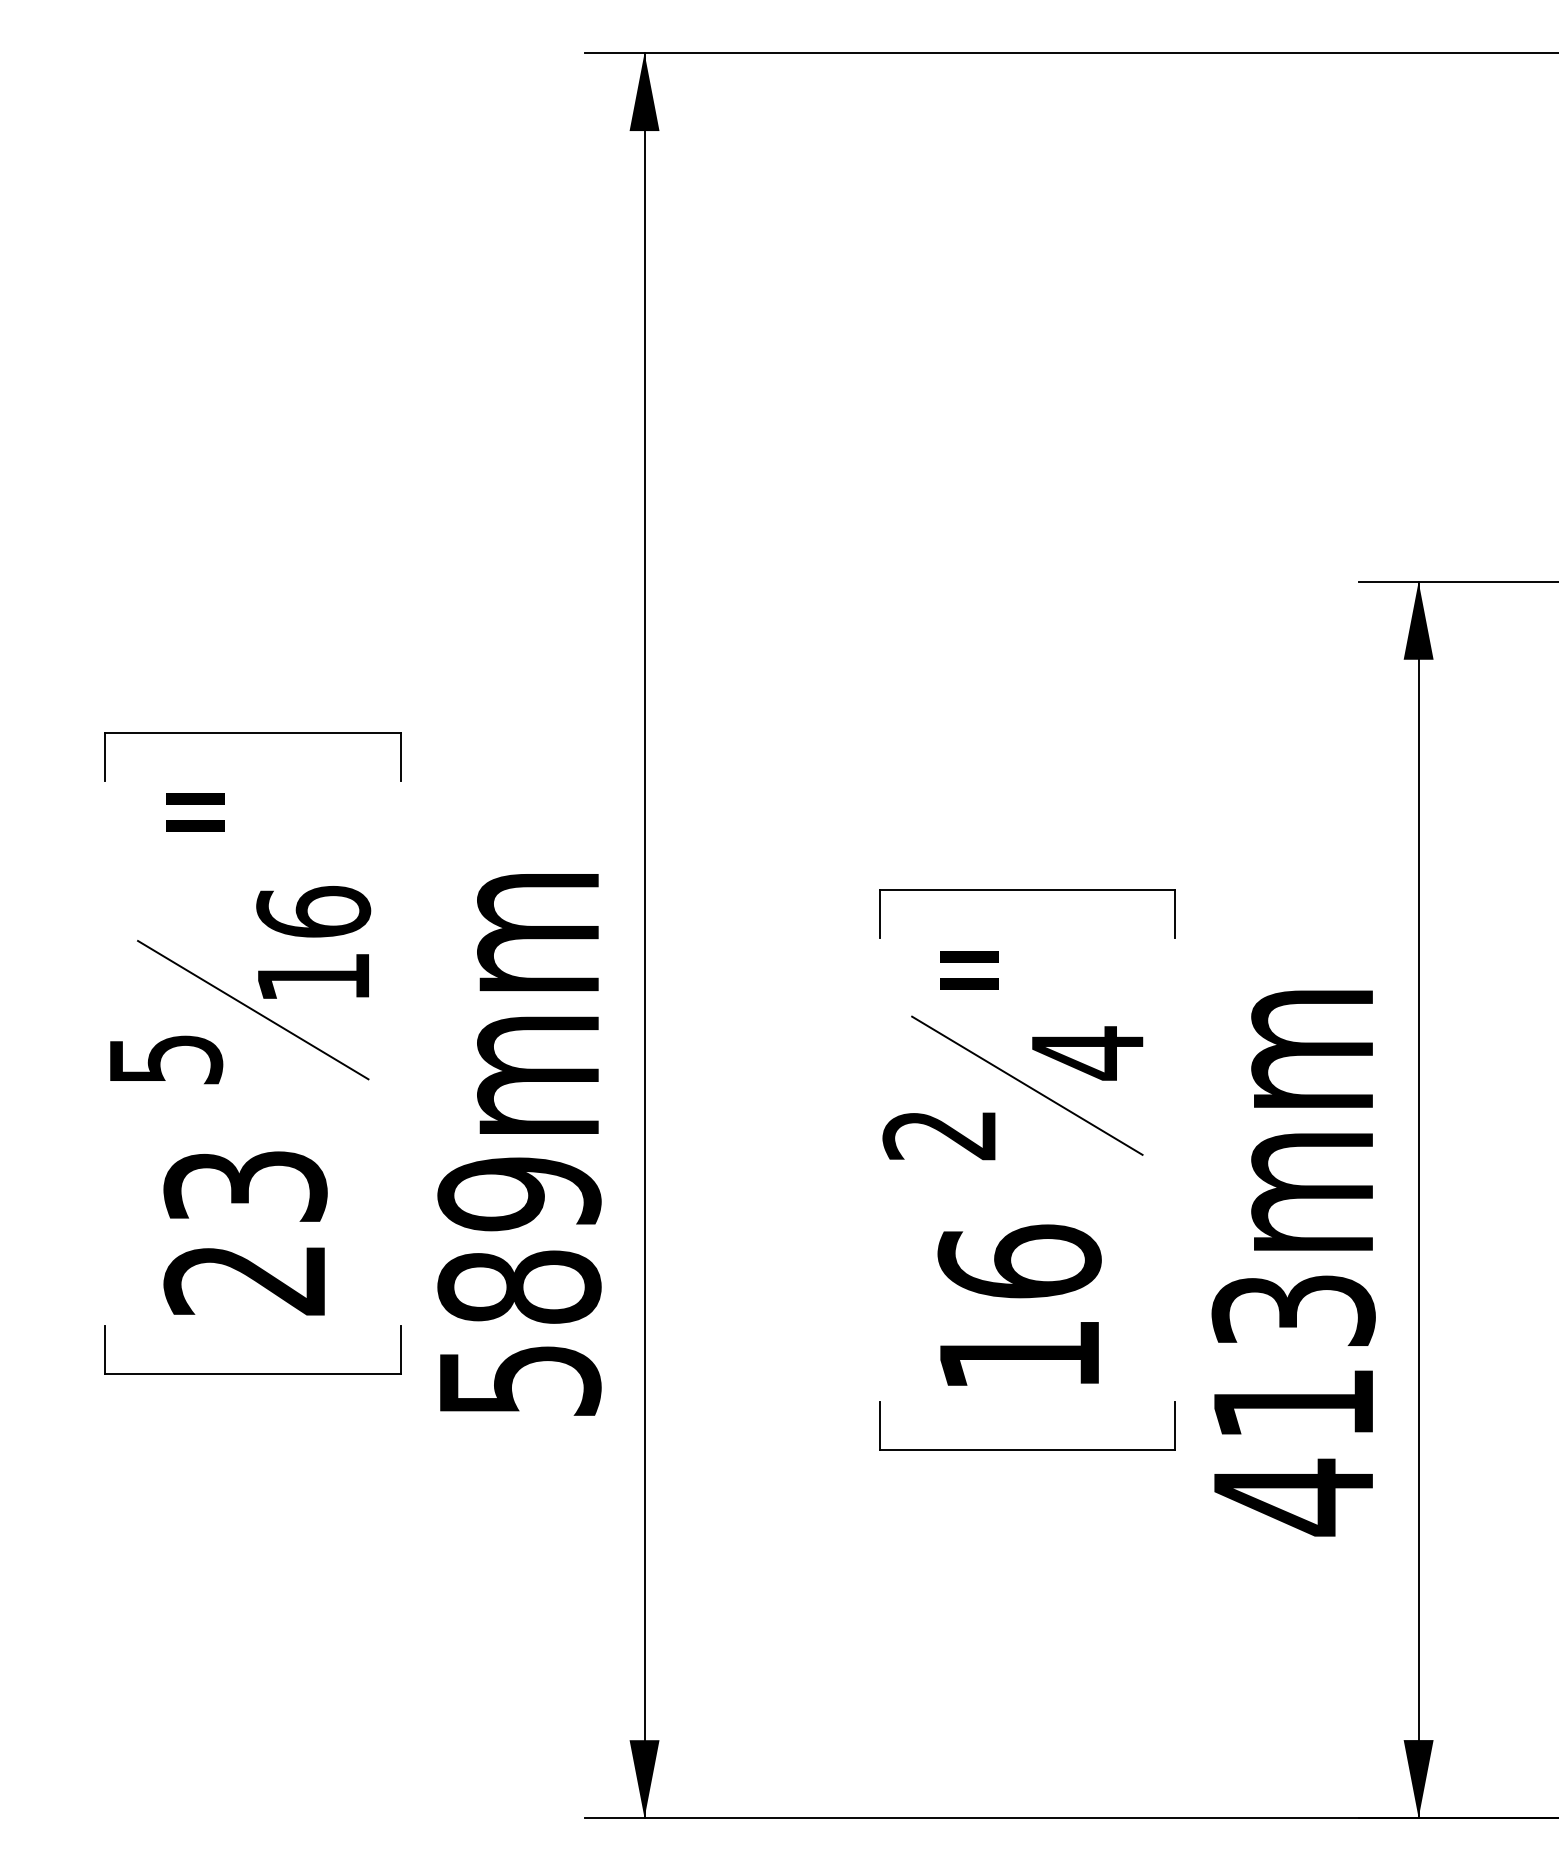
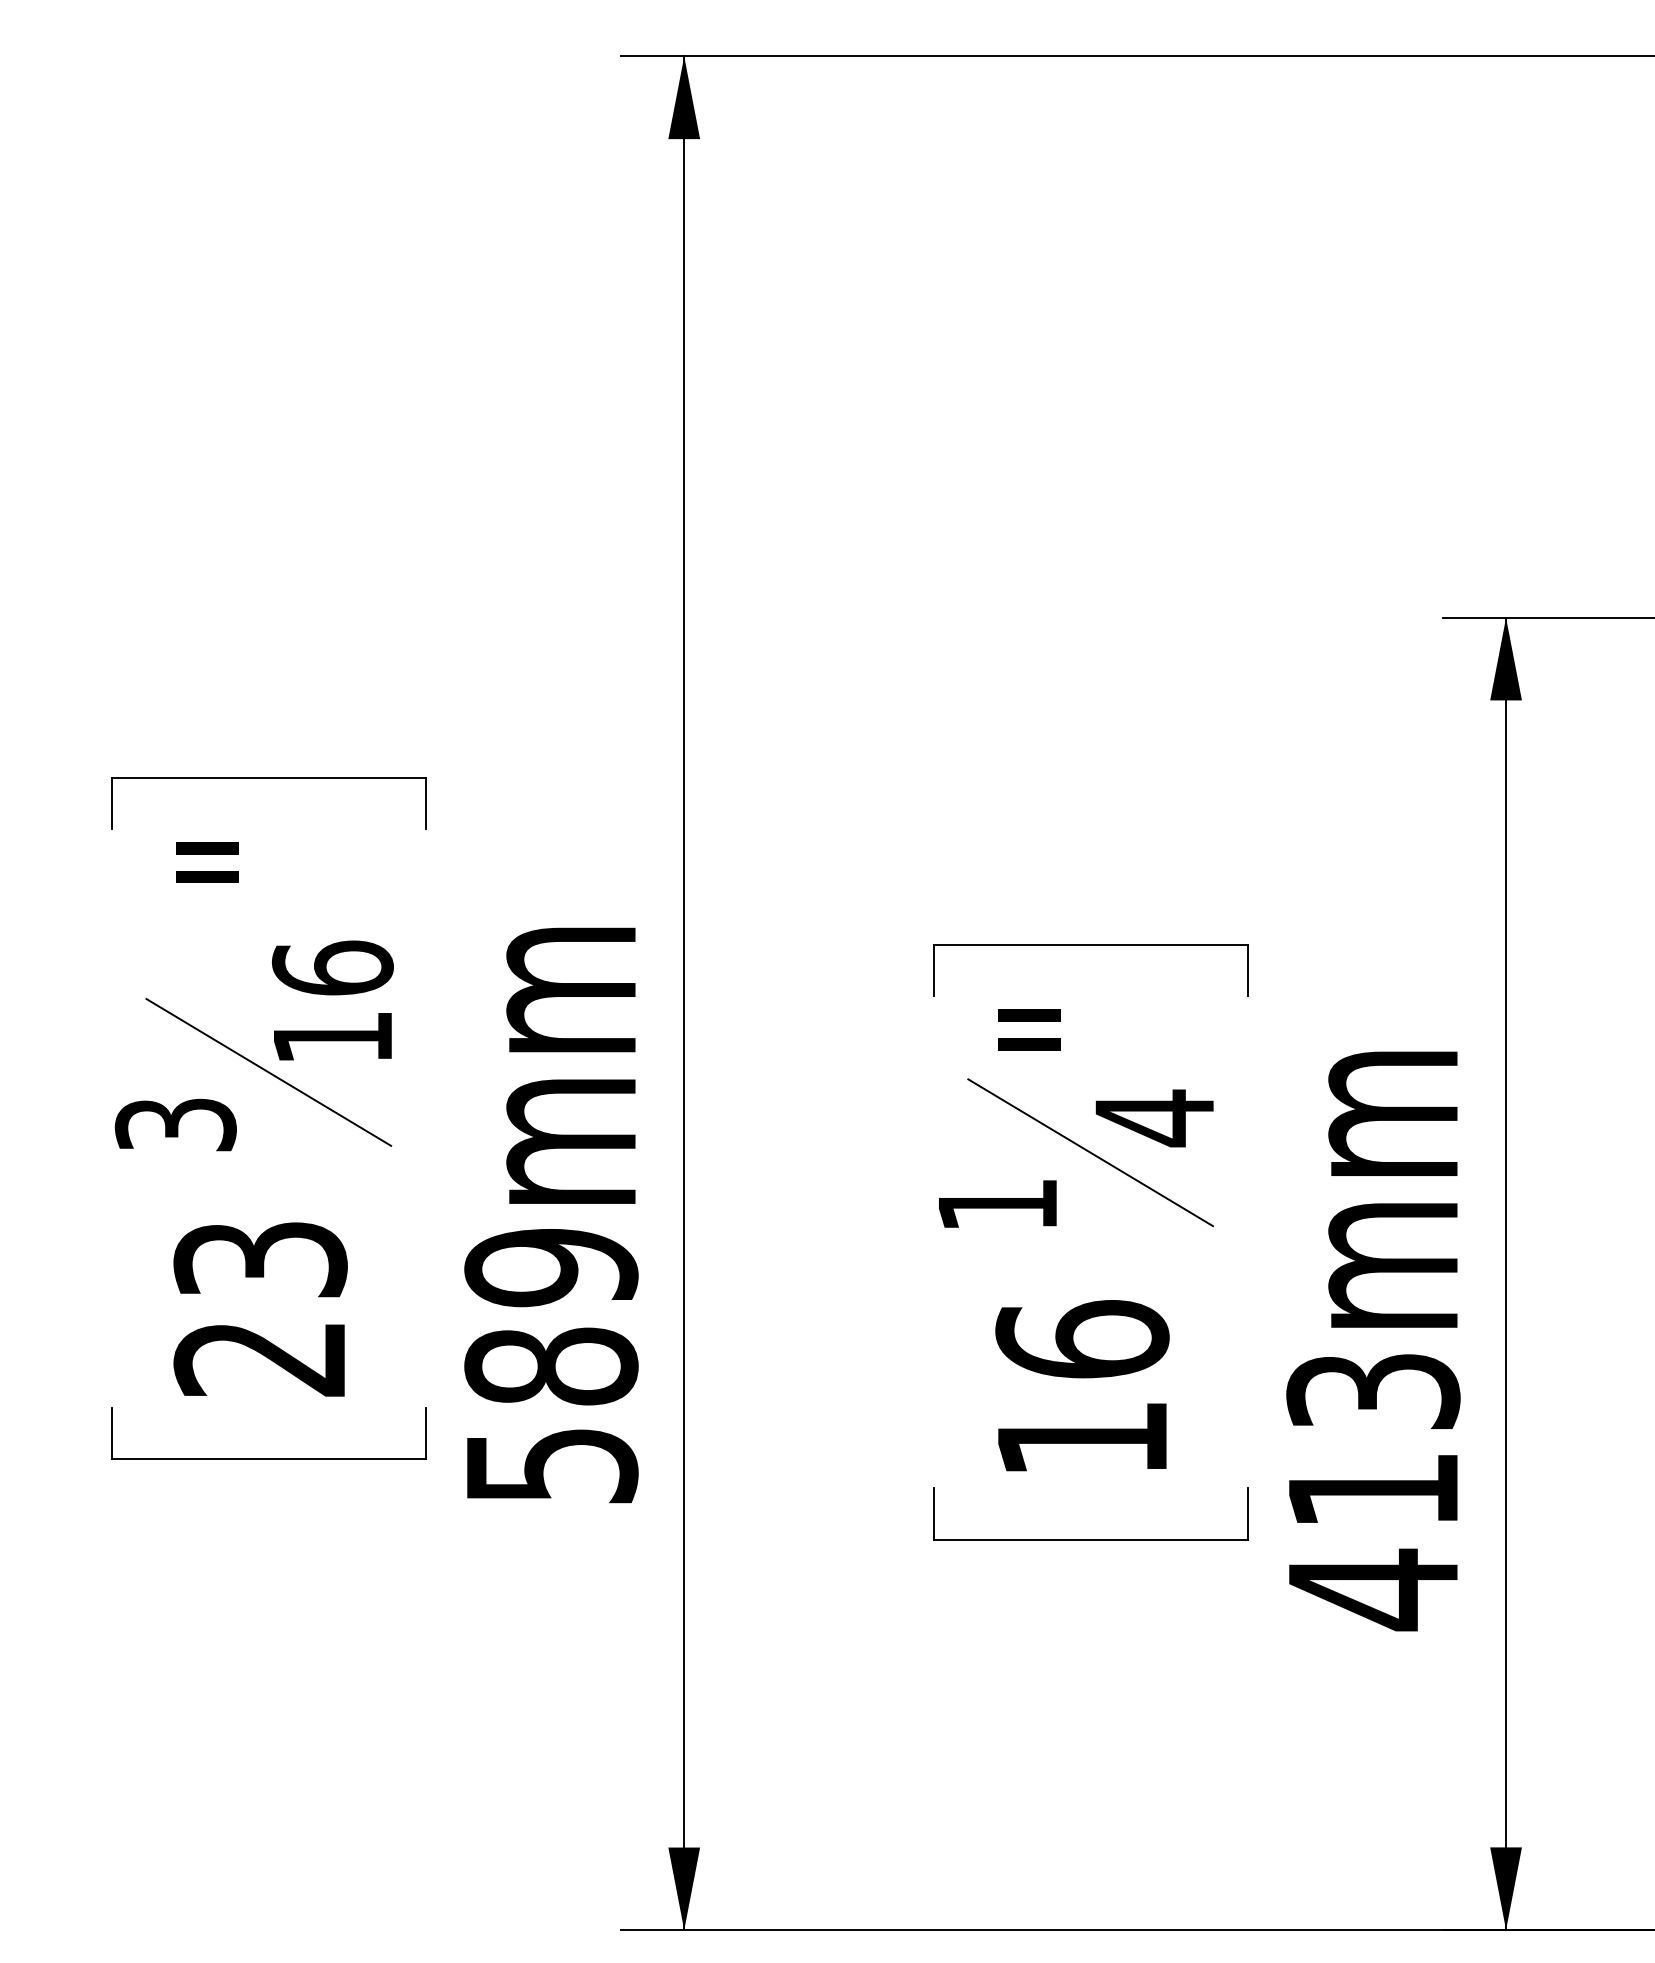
text: (165, 1059) -> (175, 1124), 5 -> 3
text: (938, 1135) -> (996, 1205), 2 -> 1

